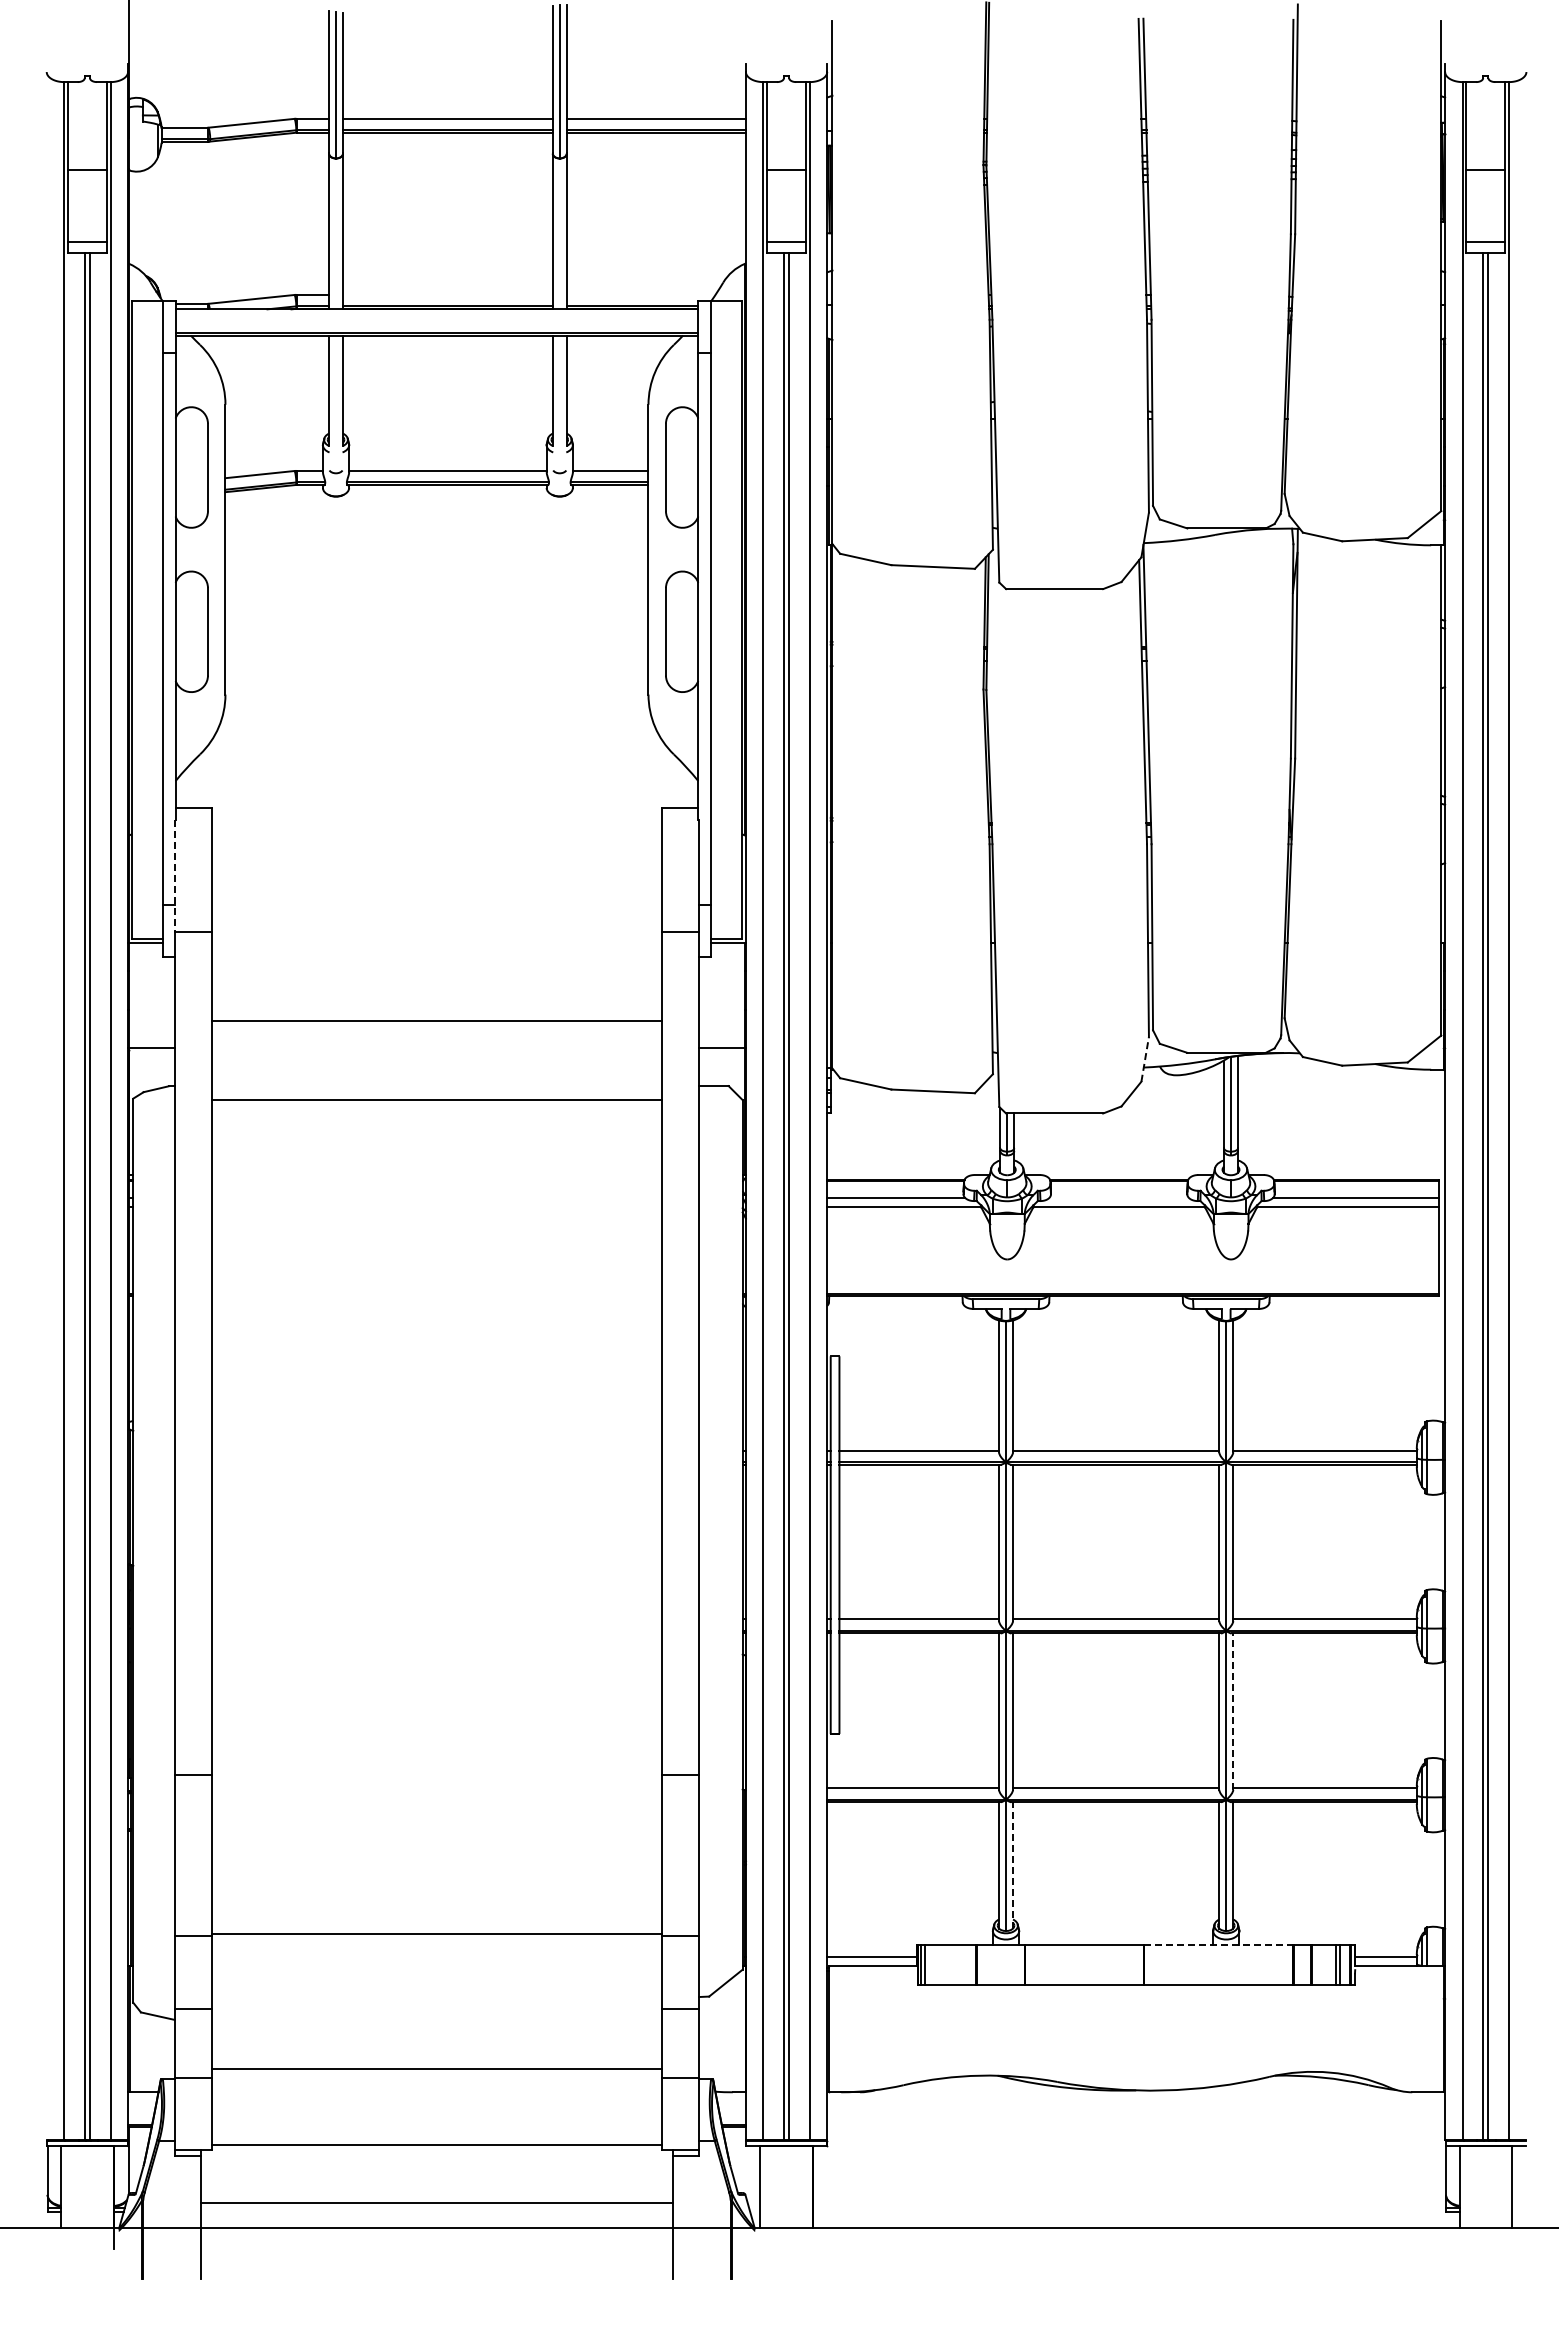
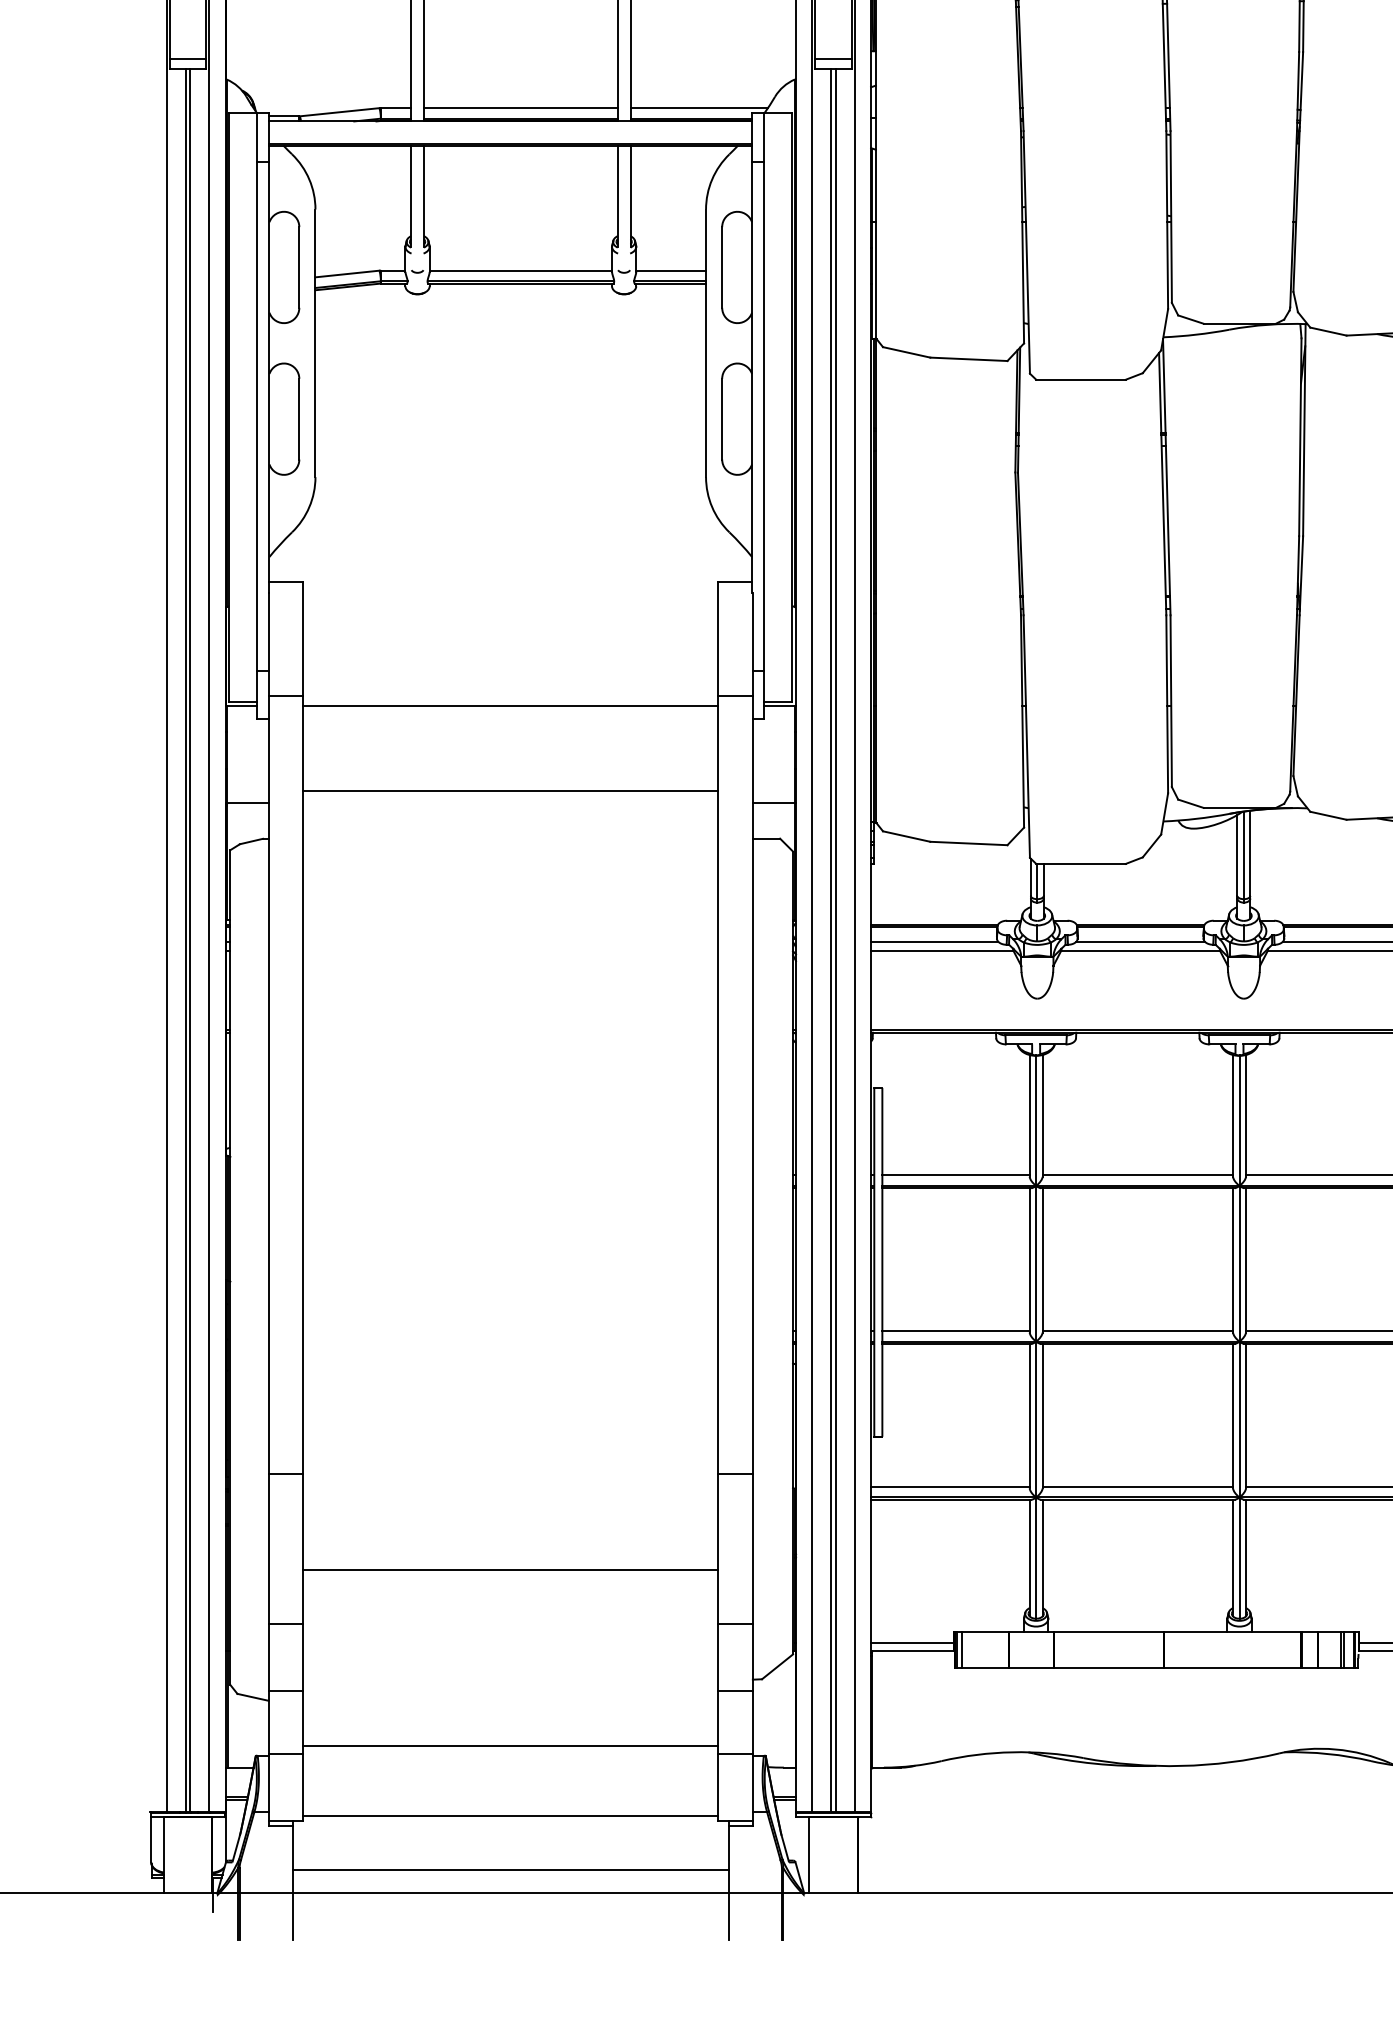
line: (447, 294) -> (520, 107), added
line: (640, 294) -> (698, 107), added
line: (174, 876) -> (268, 645), dashed -> solid
line: (436, 1020) -> (510, 706), moved
line: (1145, 1059) -> (1164, 814), dashed -> solid
line: (436, 1100) -> (510, 791), moved
line: (1118, 1197) -> (1140, 941), added
line: (1233, 1711) -> (1246, 1416), dashed -> solid
line: (1013, 1864) -> (1043, 1557), dashed -> solid
line: (436, 1933) -> (510, 1569), moved
line: (1219, 1945) -> (1233, 1632), dashed -> solid

